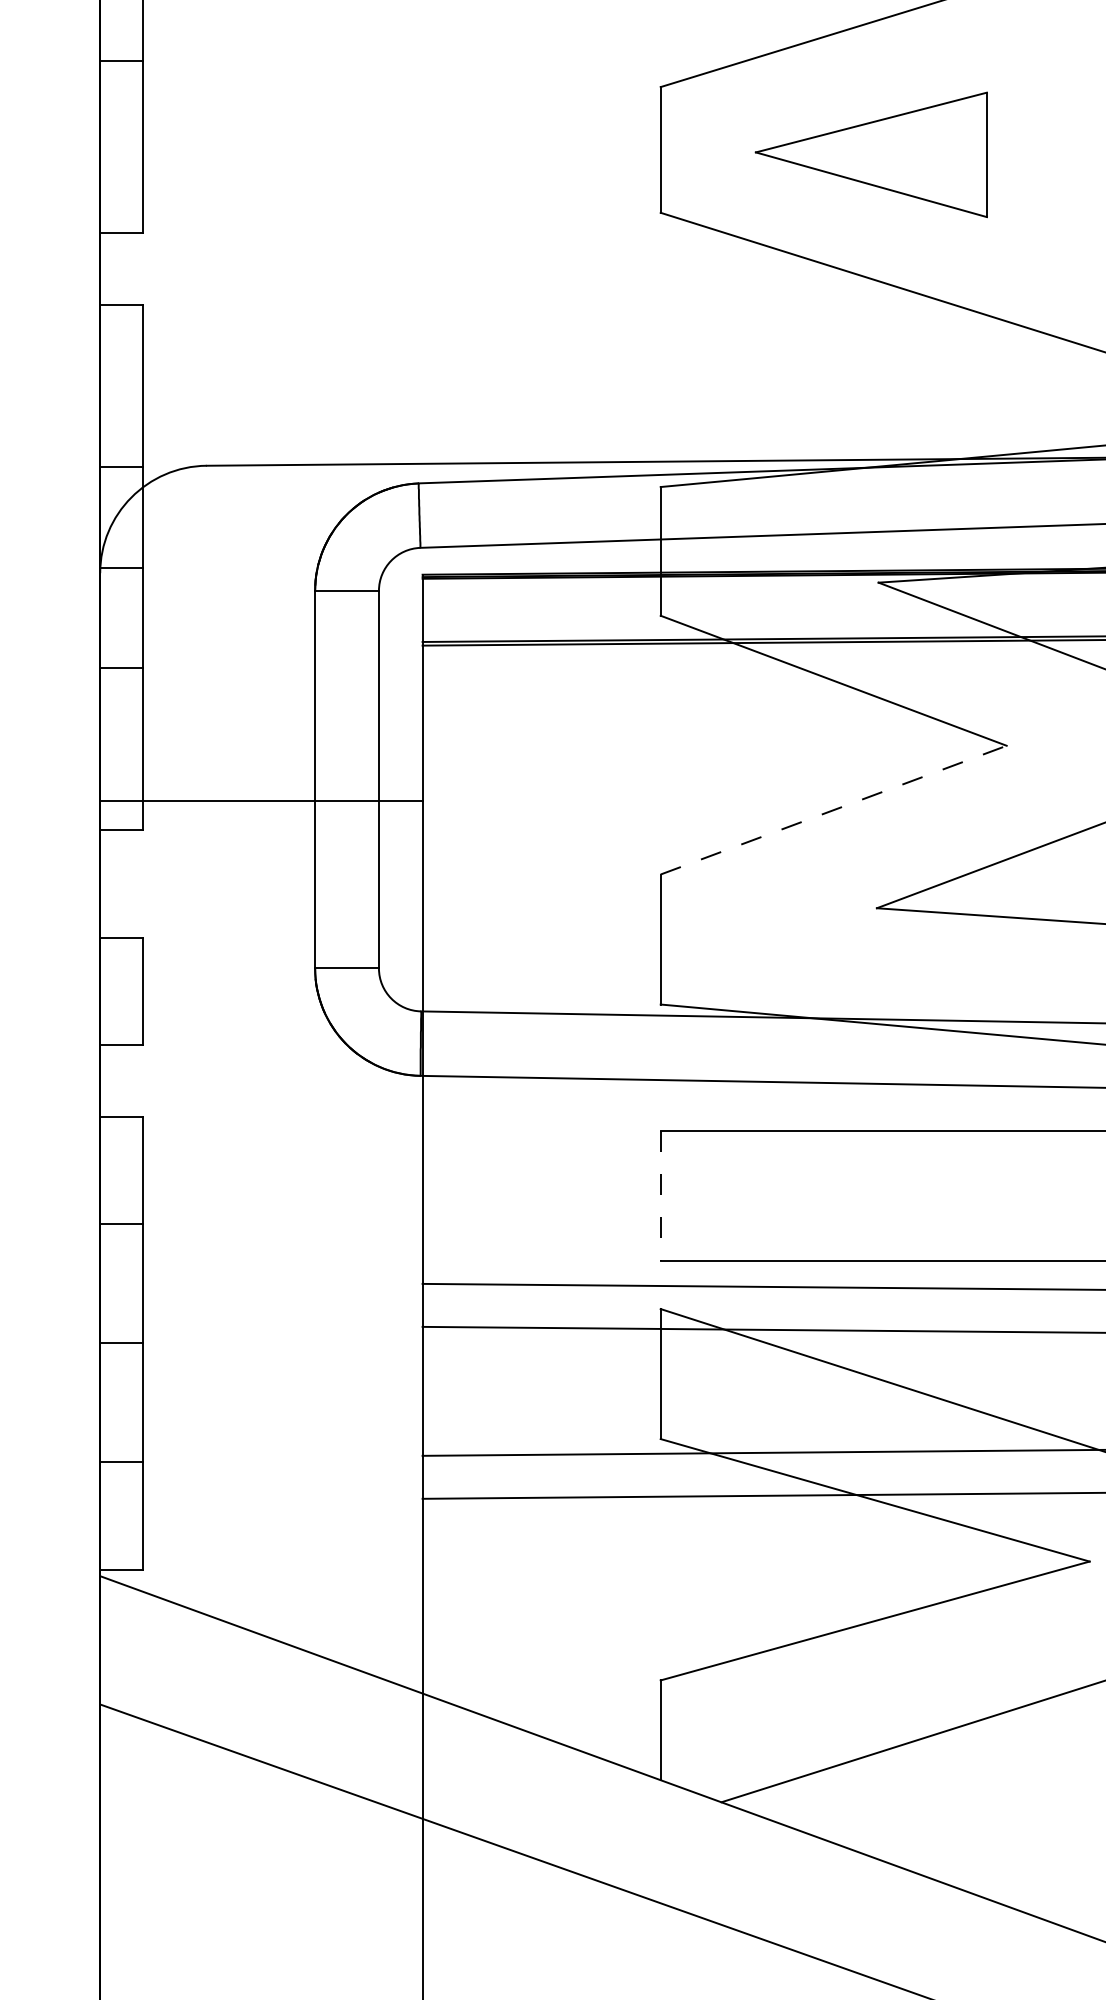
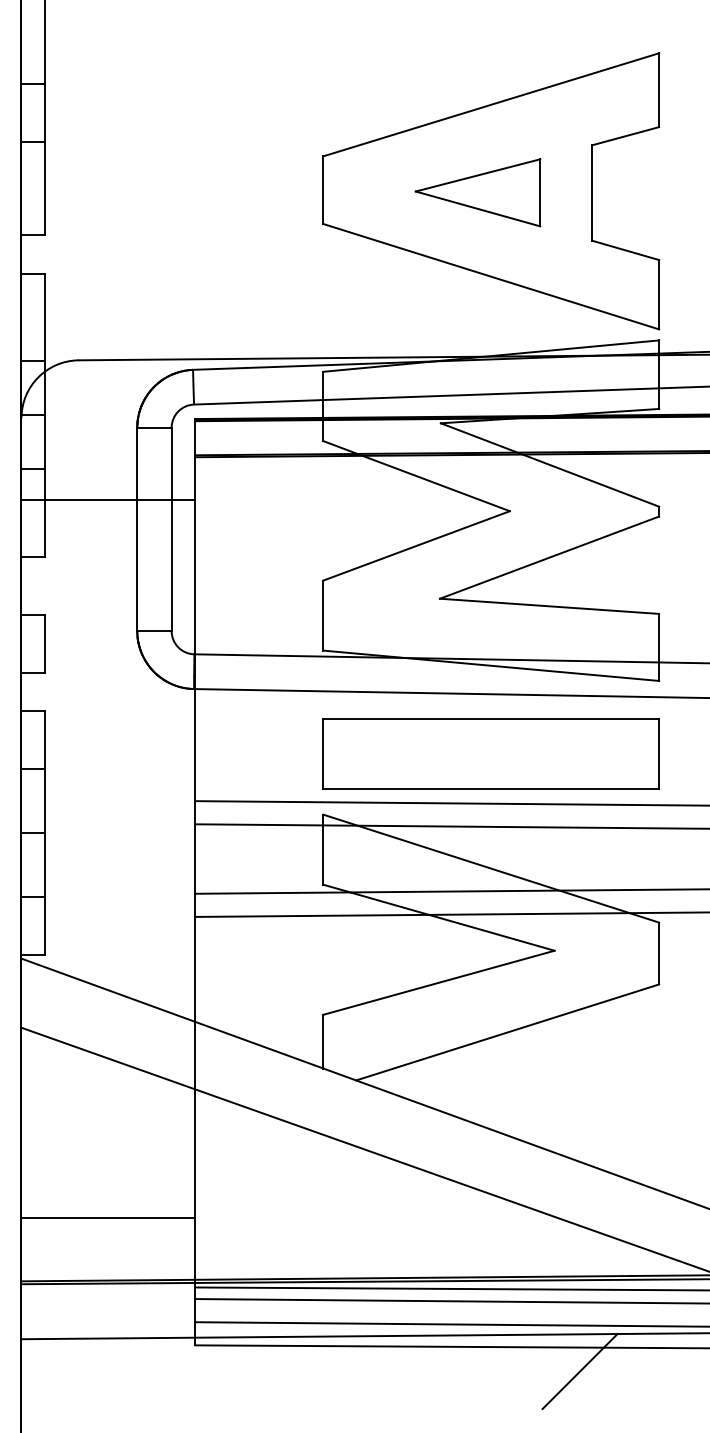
part: (870, 154) -> (477, 192), moved
line: (261, 802) -> (108, 500), moved
line: (835, 809) -> (417, 545), dashed -> solid
line: (660, 1197) -> (323, 754), dashed -> solid

